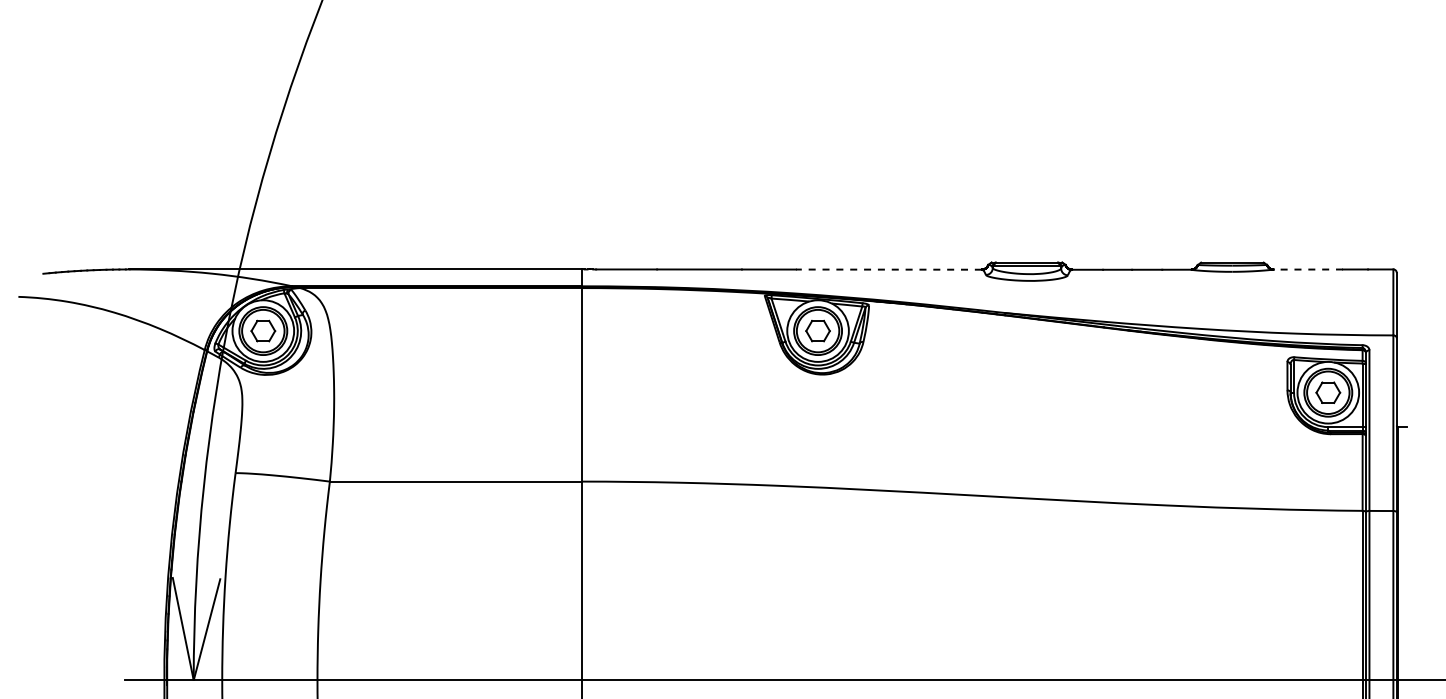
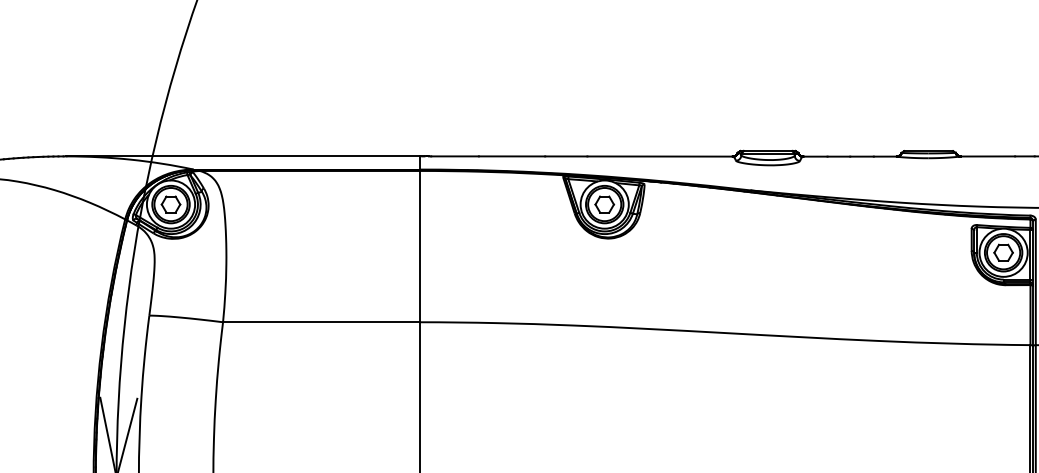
line: (888, 269) -> (659, 156), dashed -> solid
line: (1308, 269) -> (988, 156), dashed -> solid

